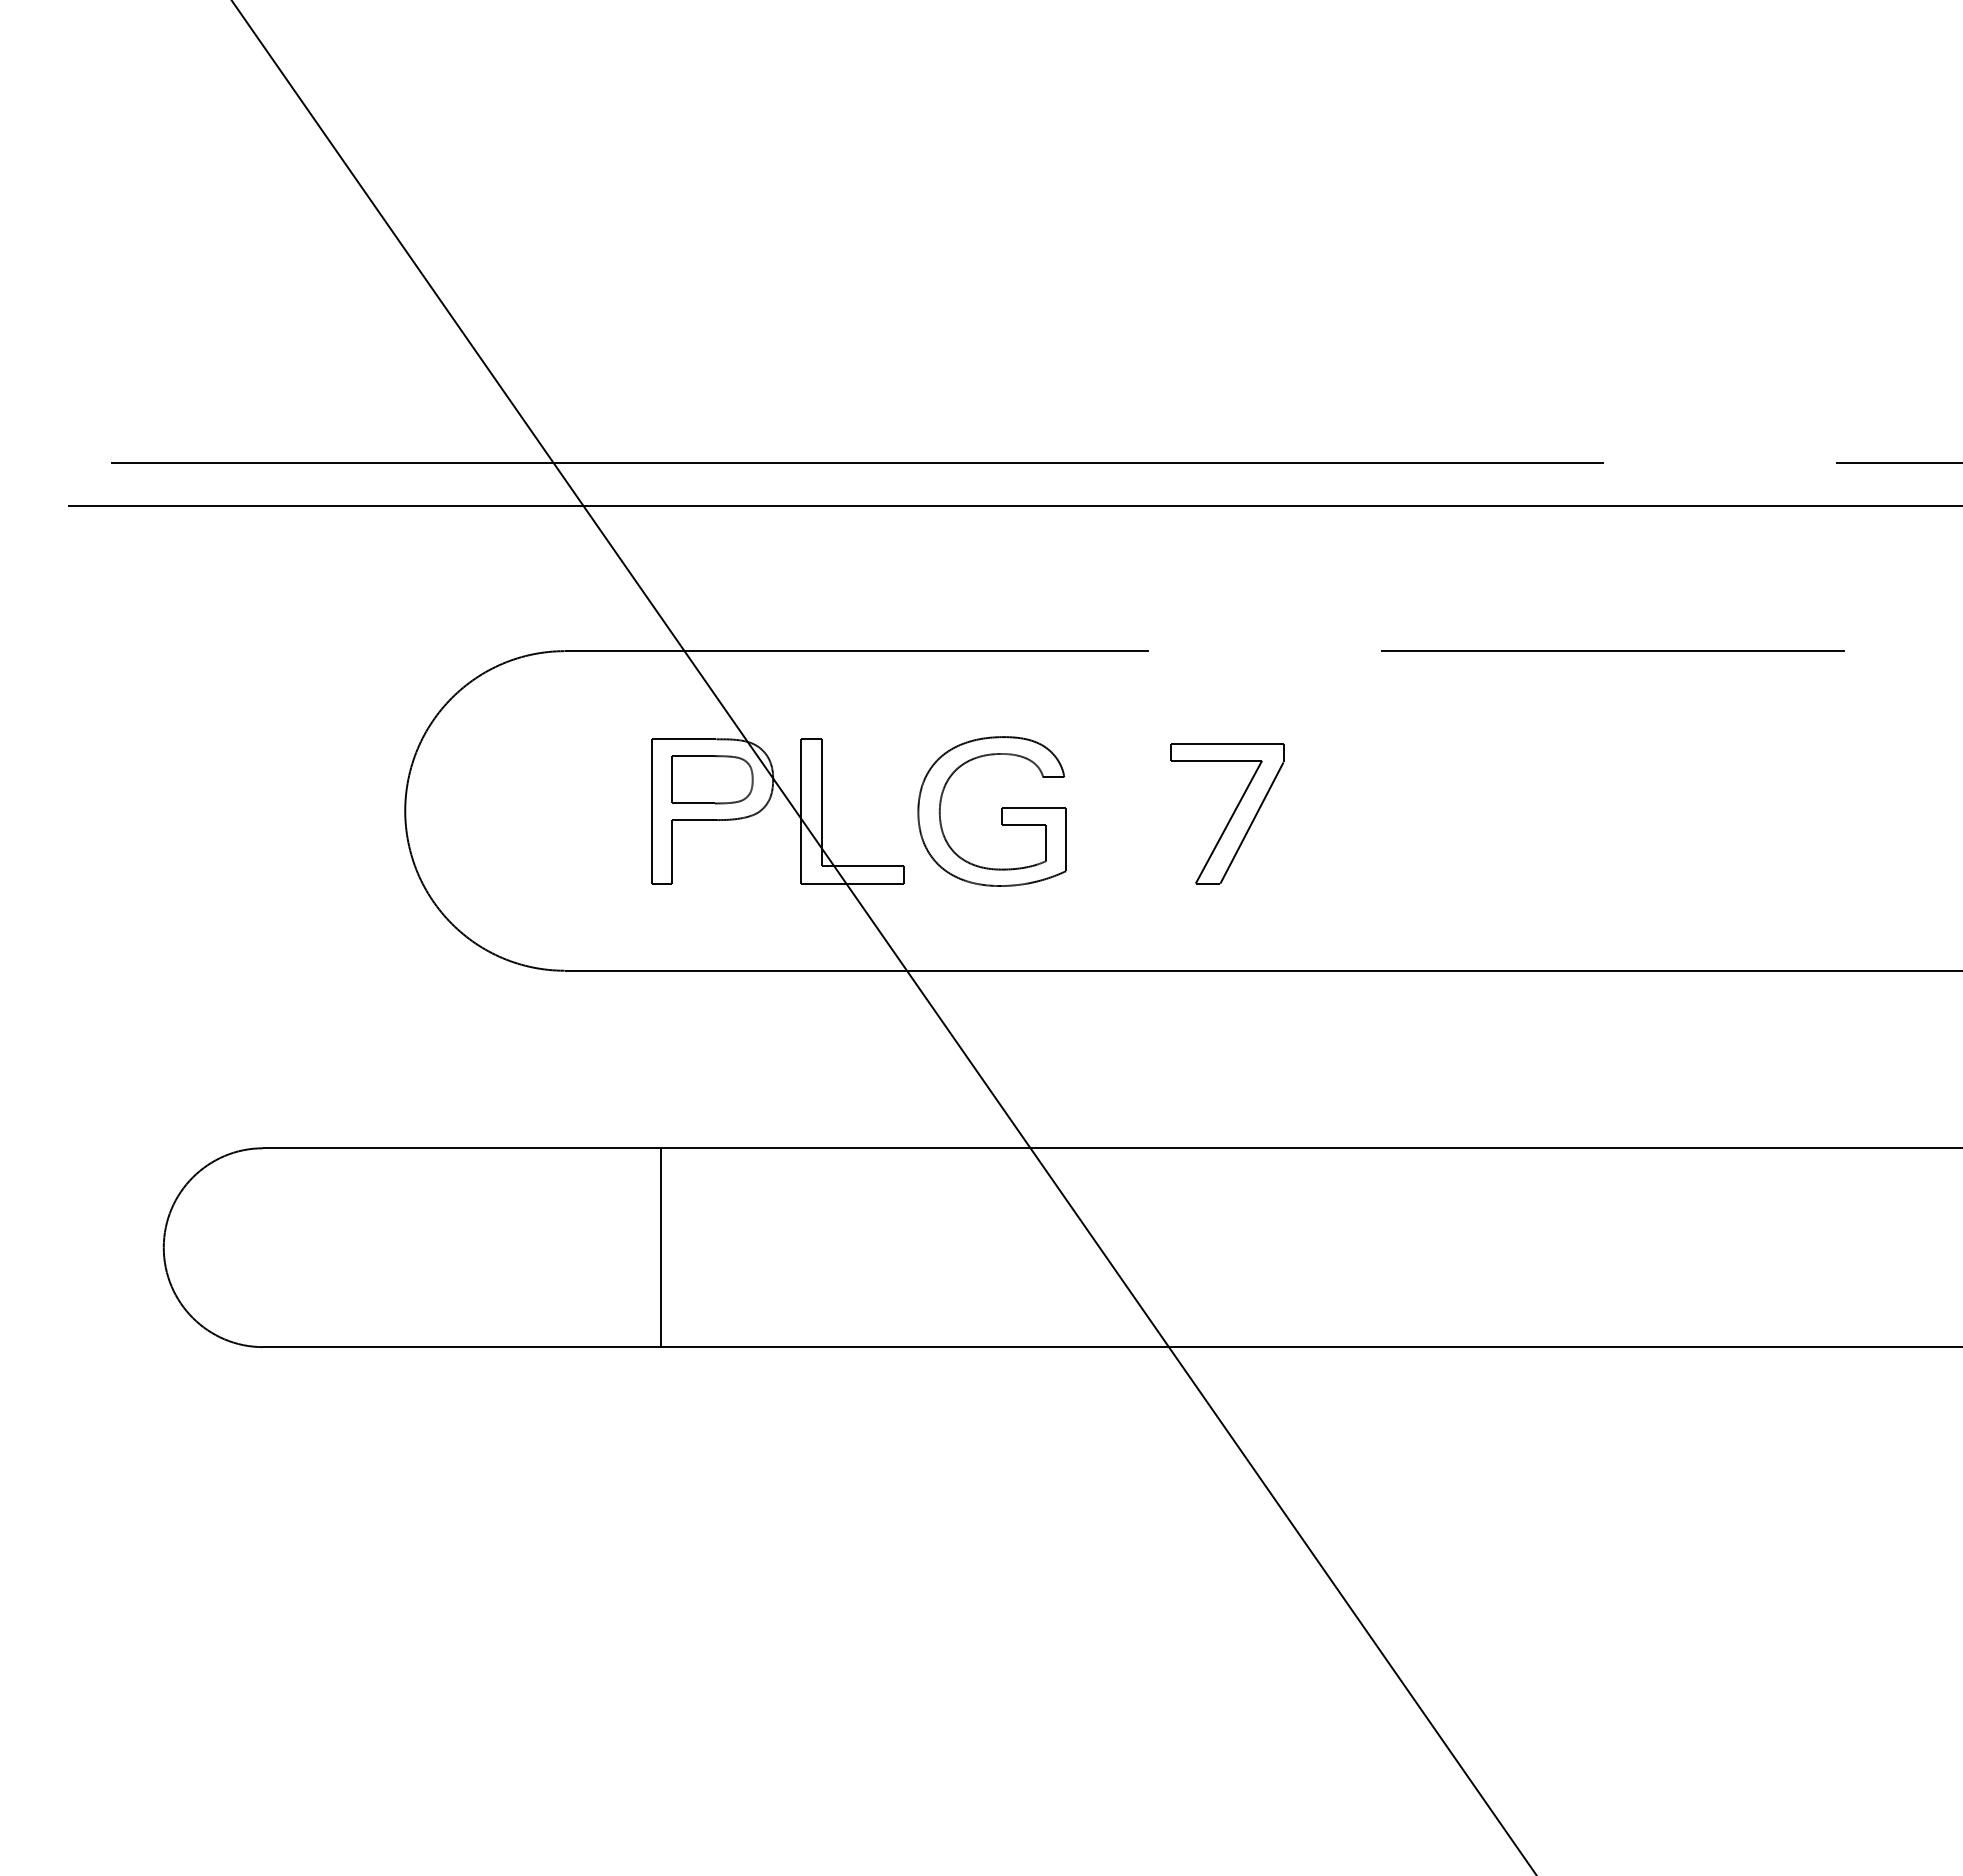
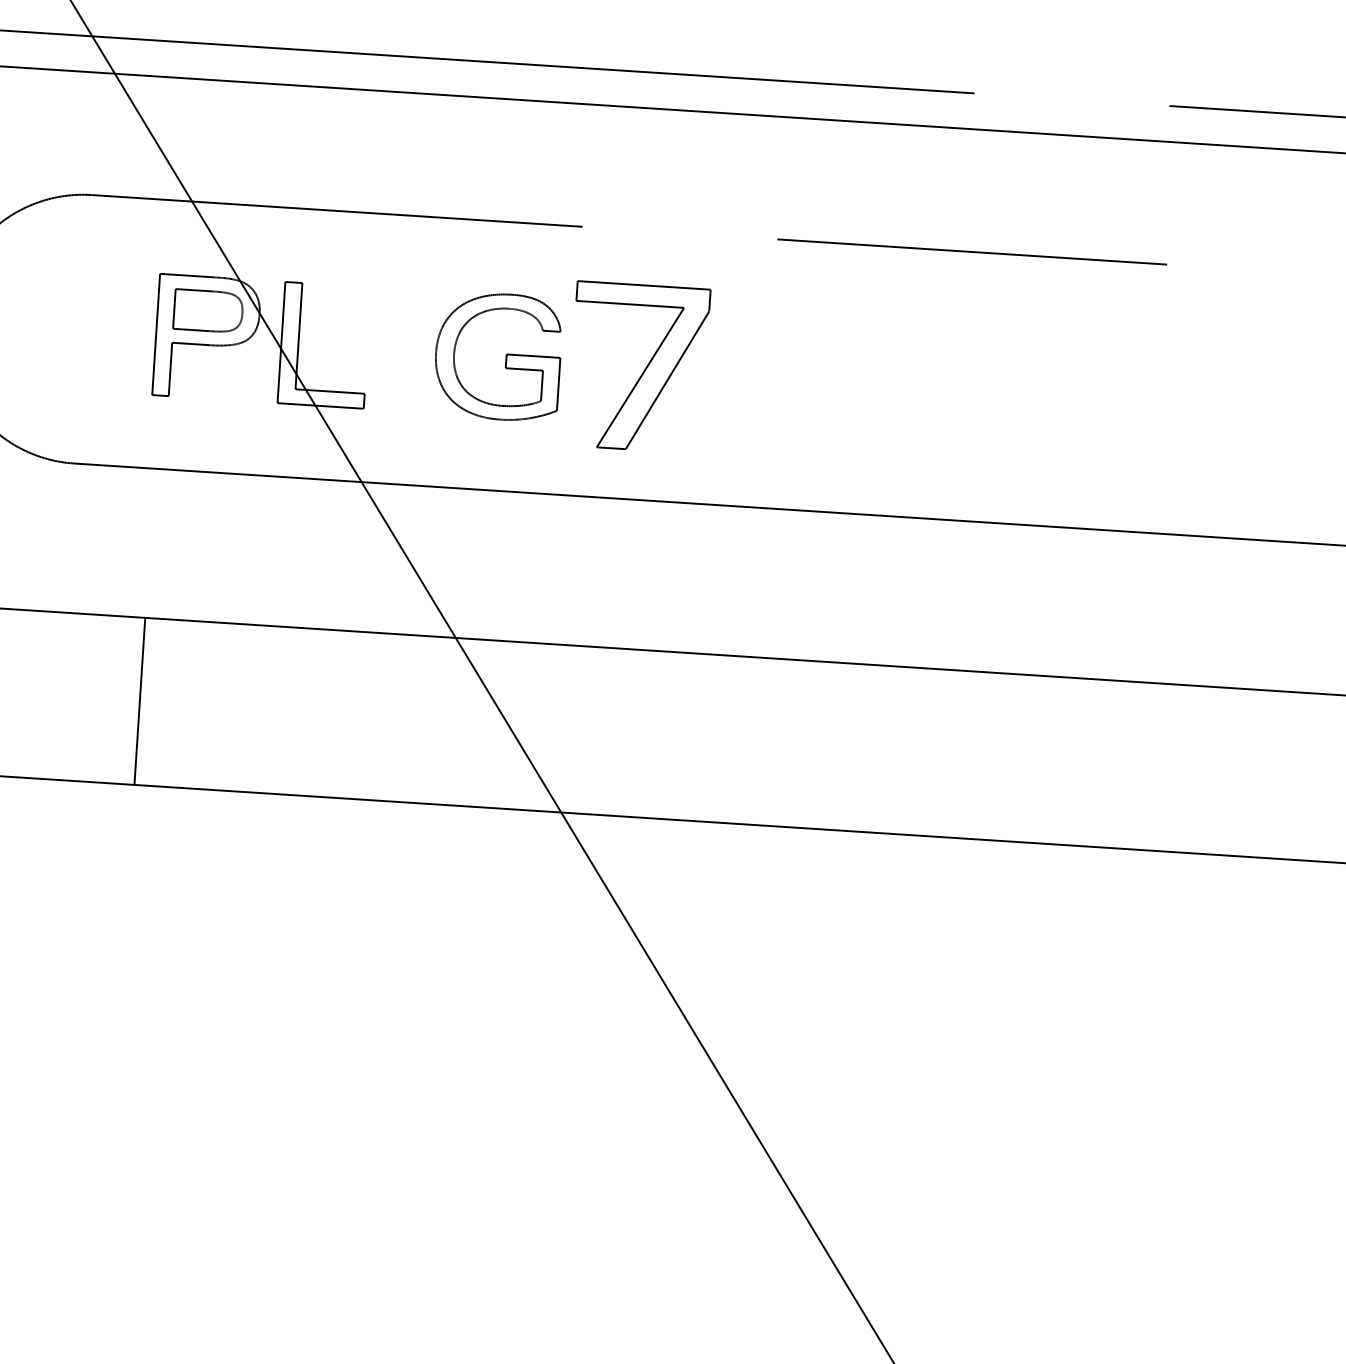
part: (1001, 811) -> (505, 357), moved
part: (1227, 813) -> (639, 367), size x1.4

